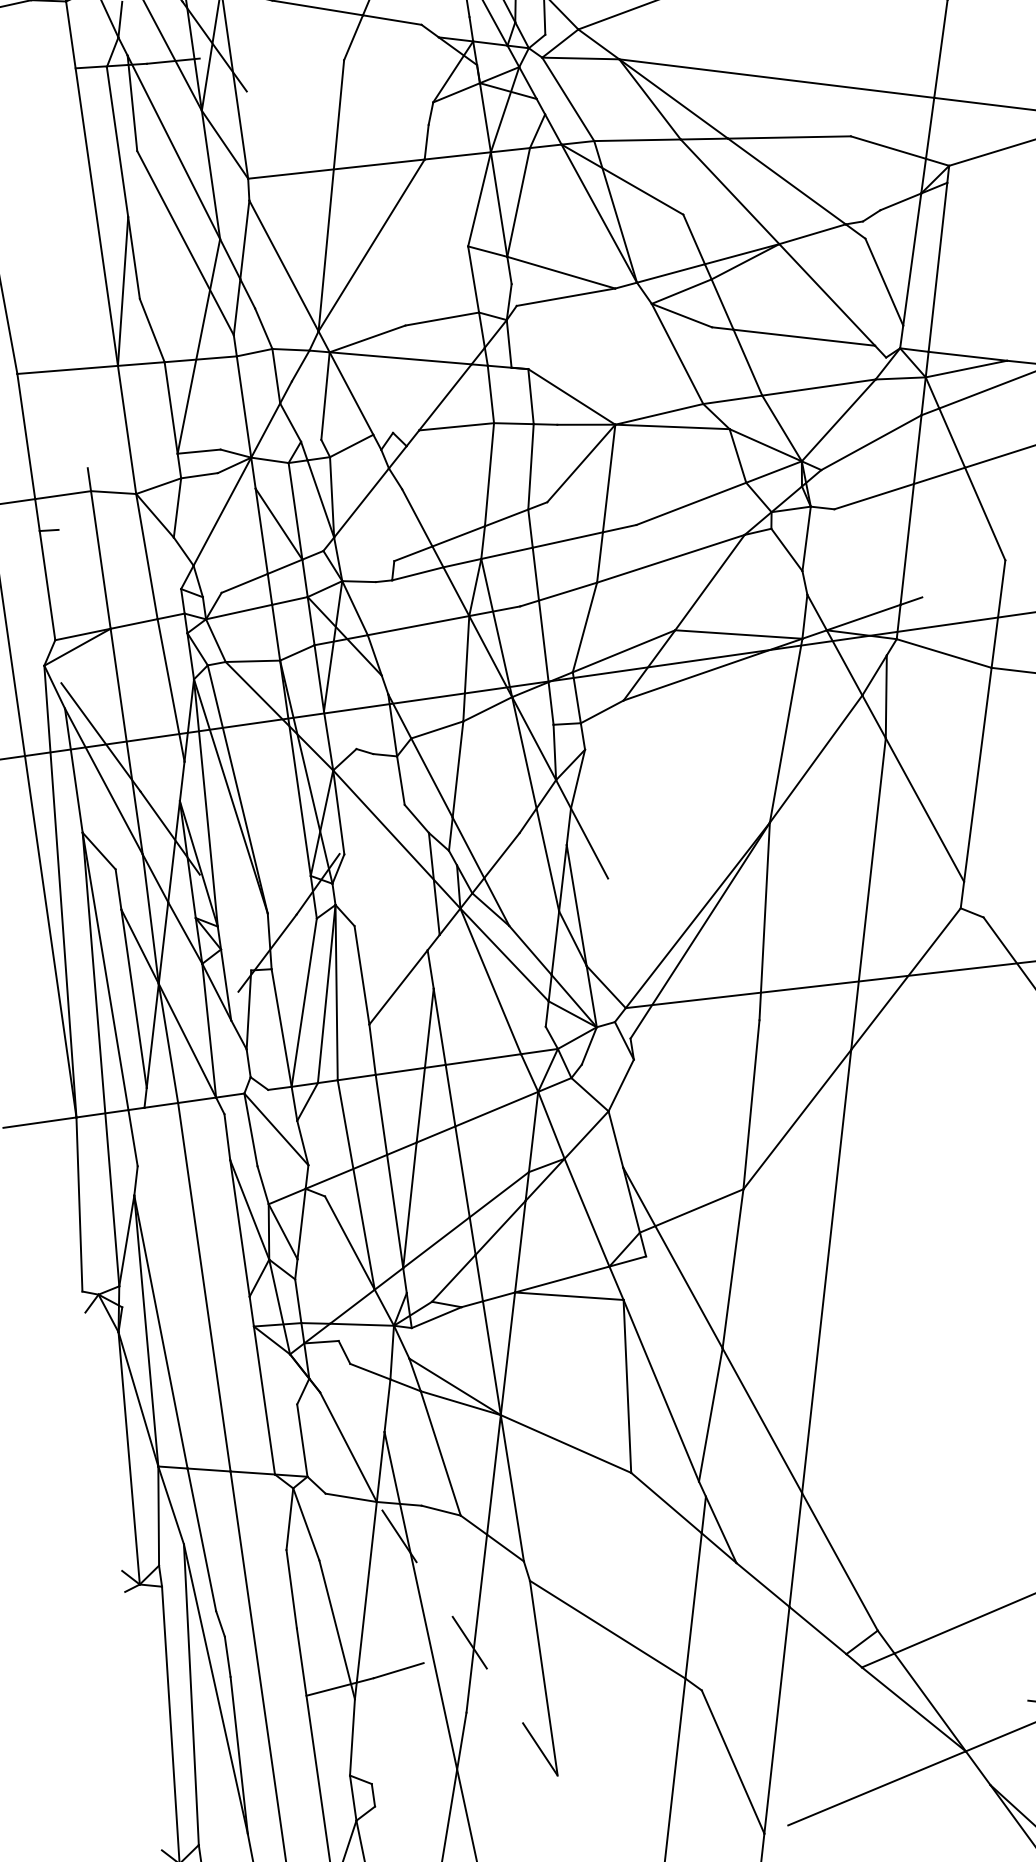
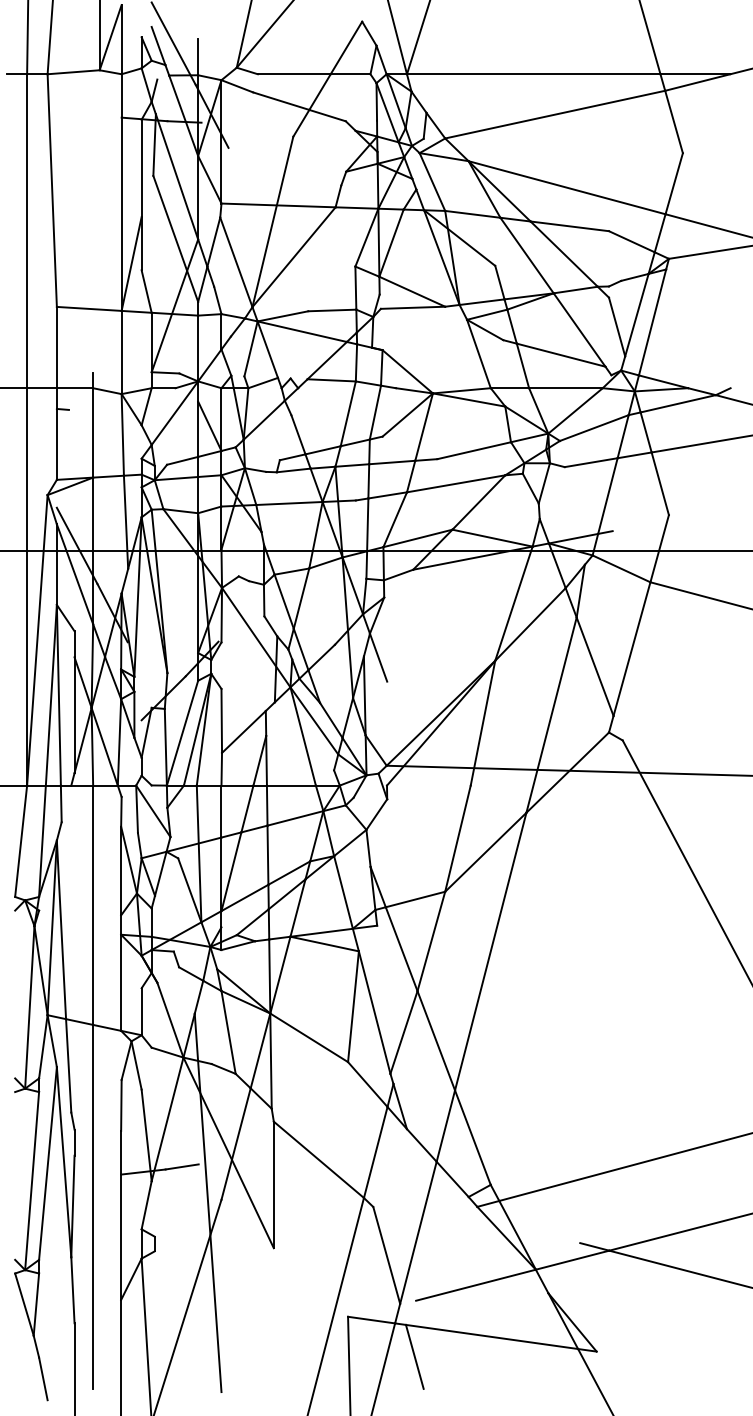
line: (466, 1638) -> (228, 1152), dashed -> solid

